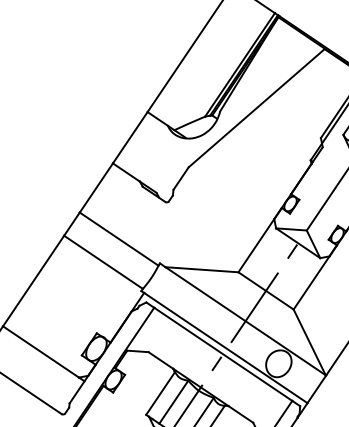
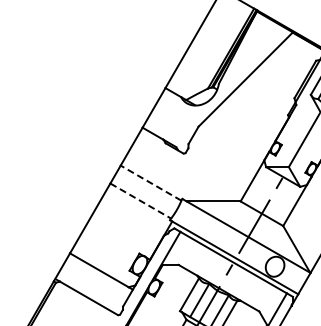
line: (118, 238) -> (150, 182), solid -> dashed
line: (104, 263) -> (141, 201), solid -> dashed

